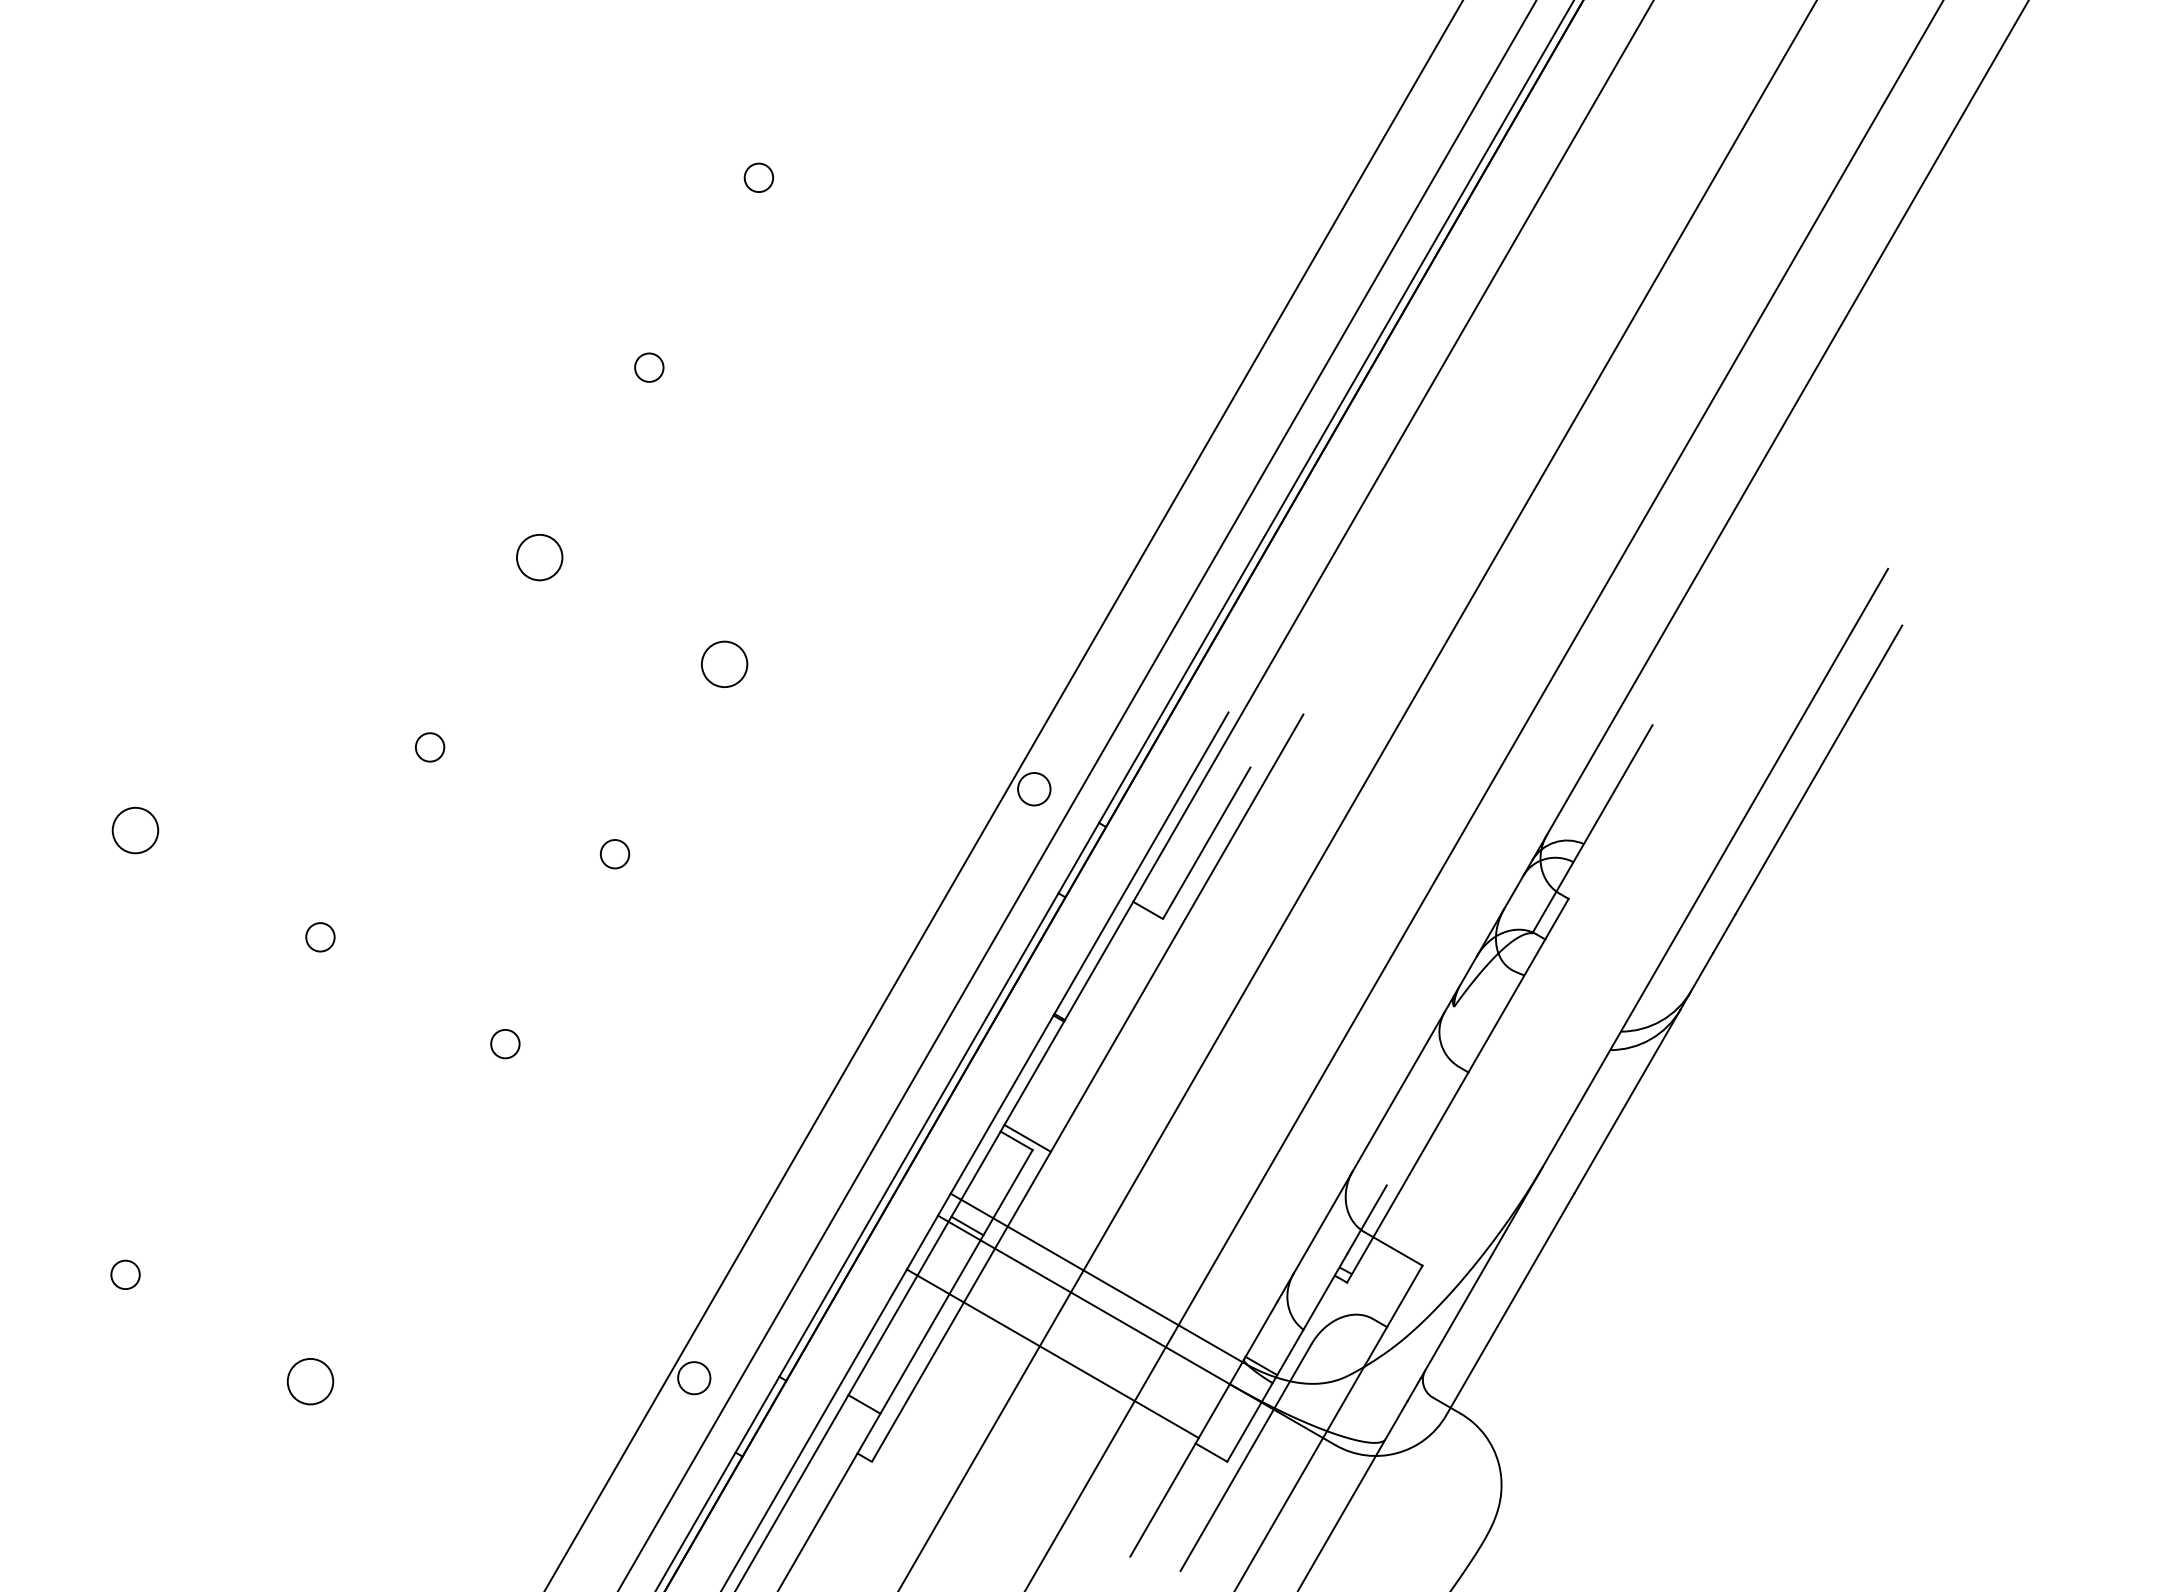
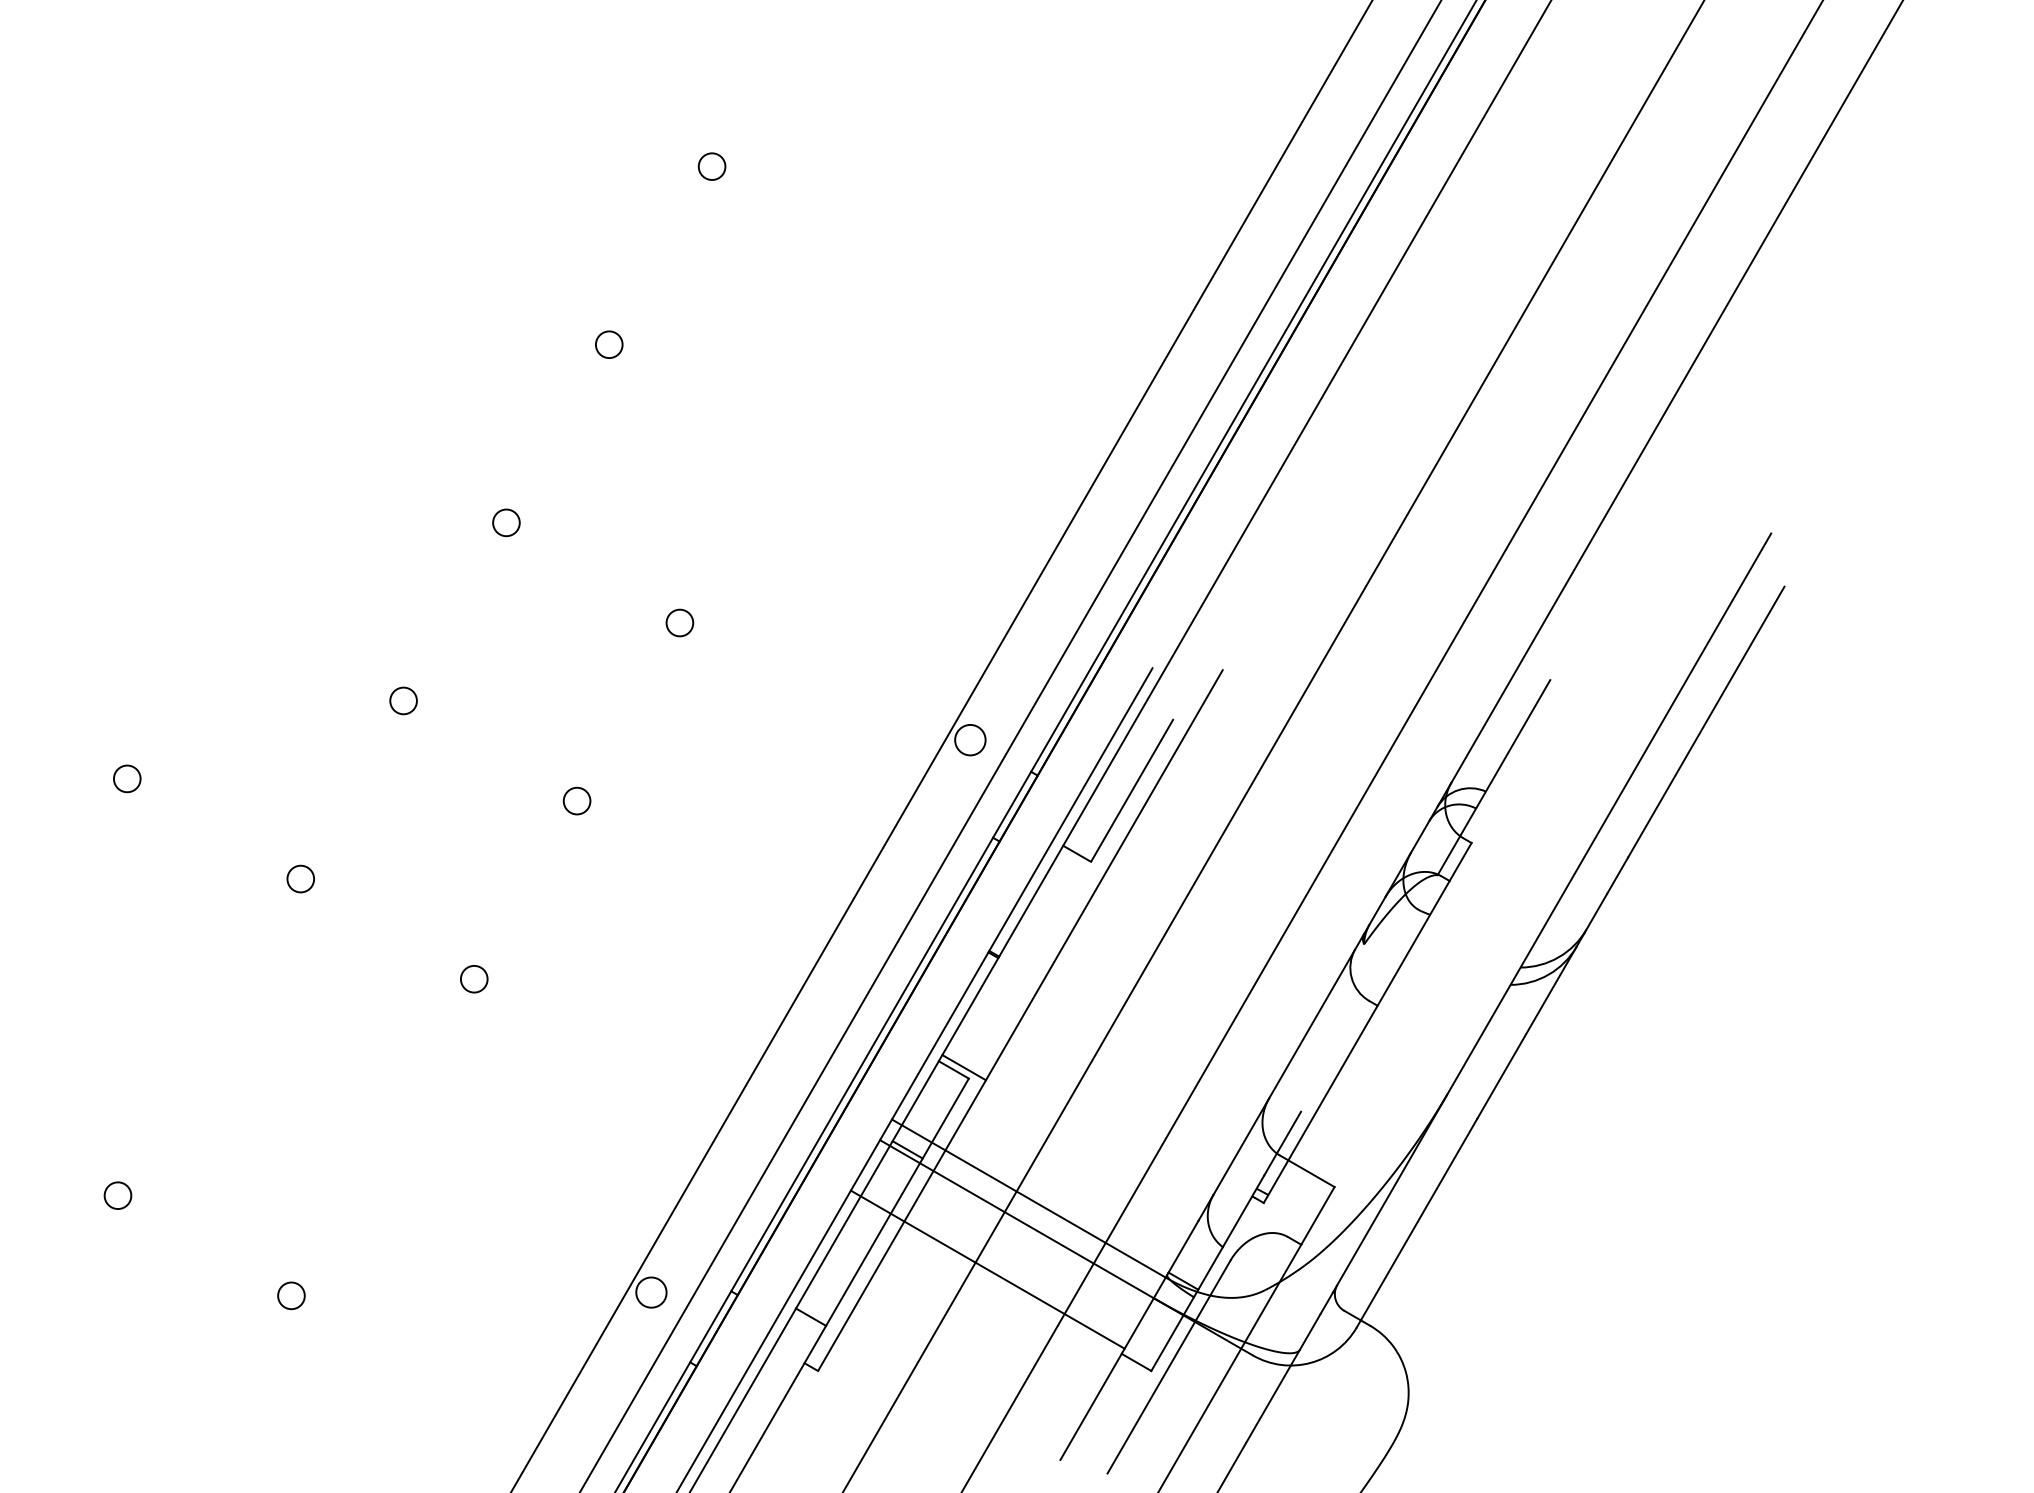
circle: (539, 557) -> (506, 522), size x0.62
circle: (724, 663) -> (679, 622), size x0.62
circle: (134, 830) -> (126, 778), size x0.62
circle: (310, 1381) -> (291, 1295), size x0.62

